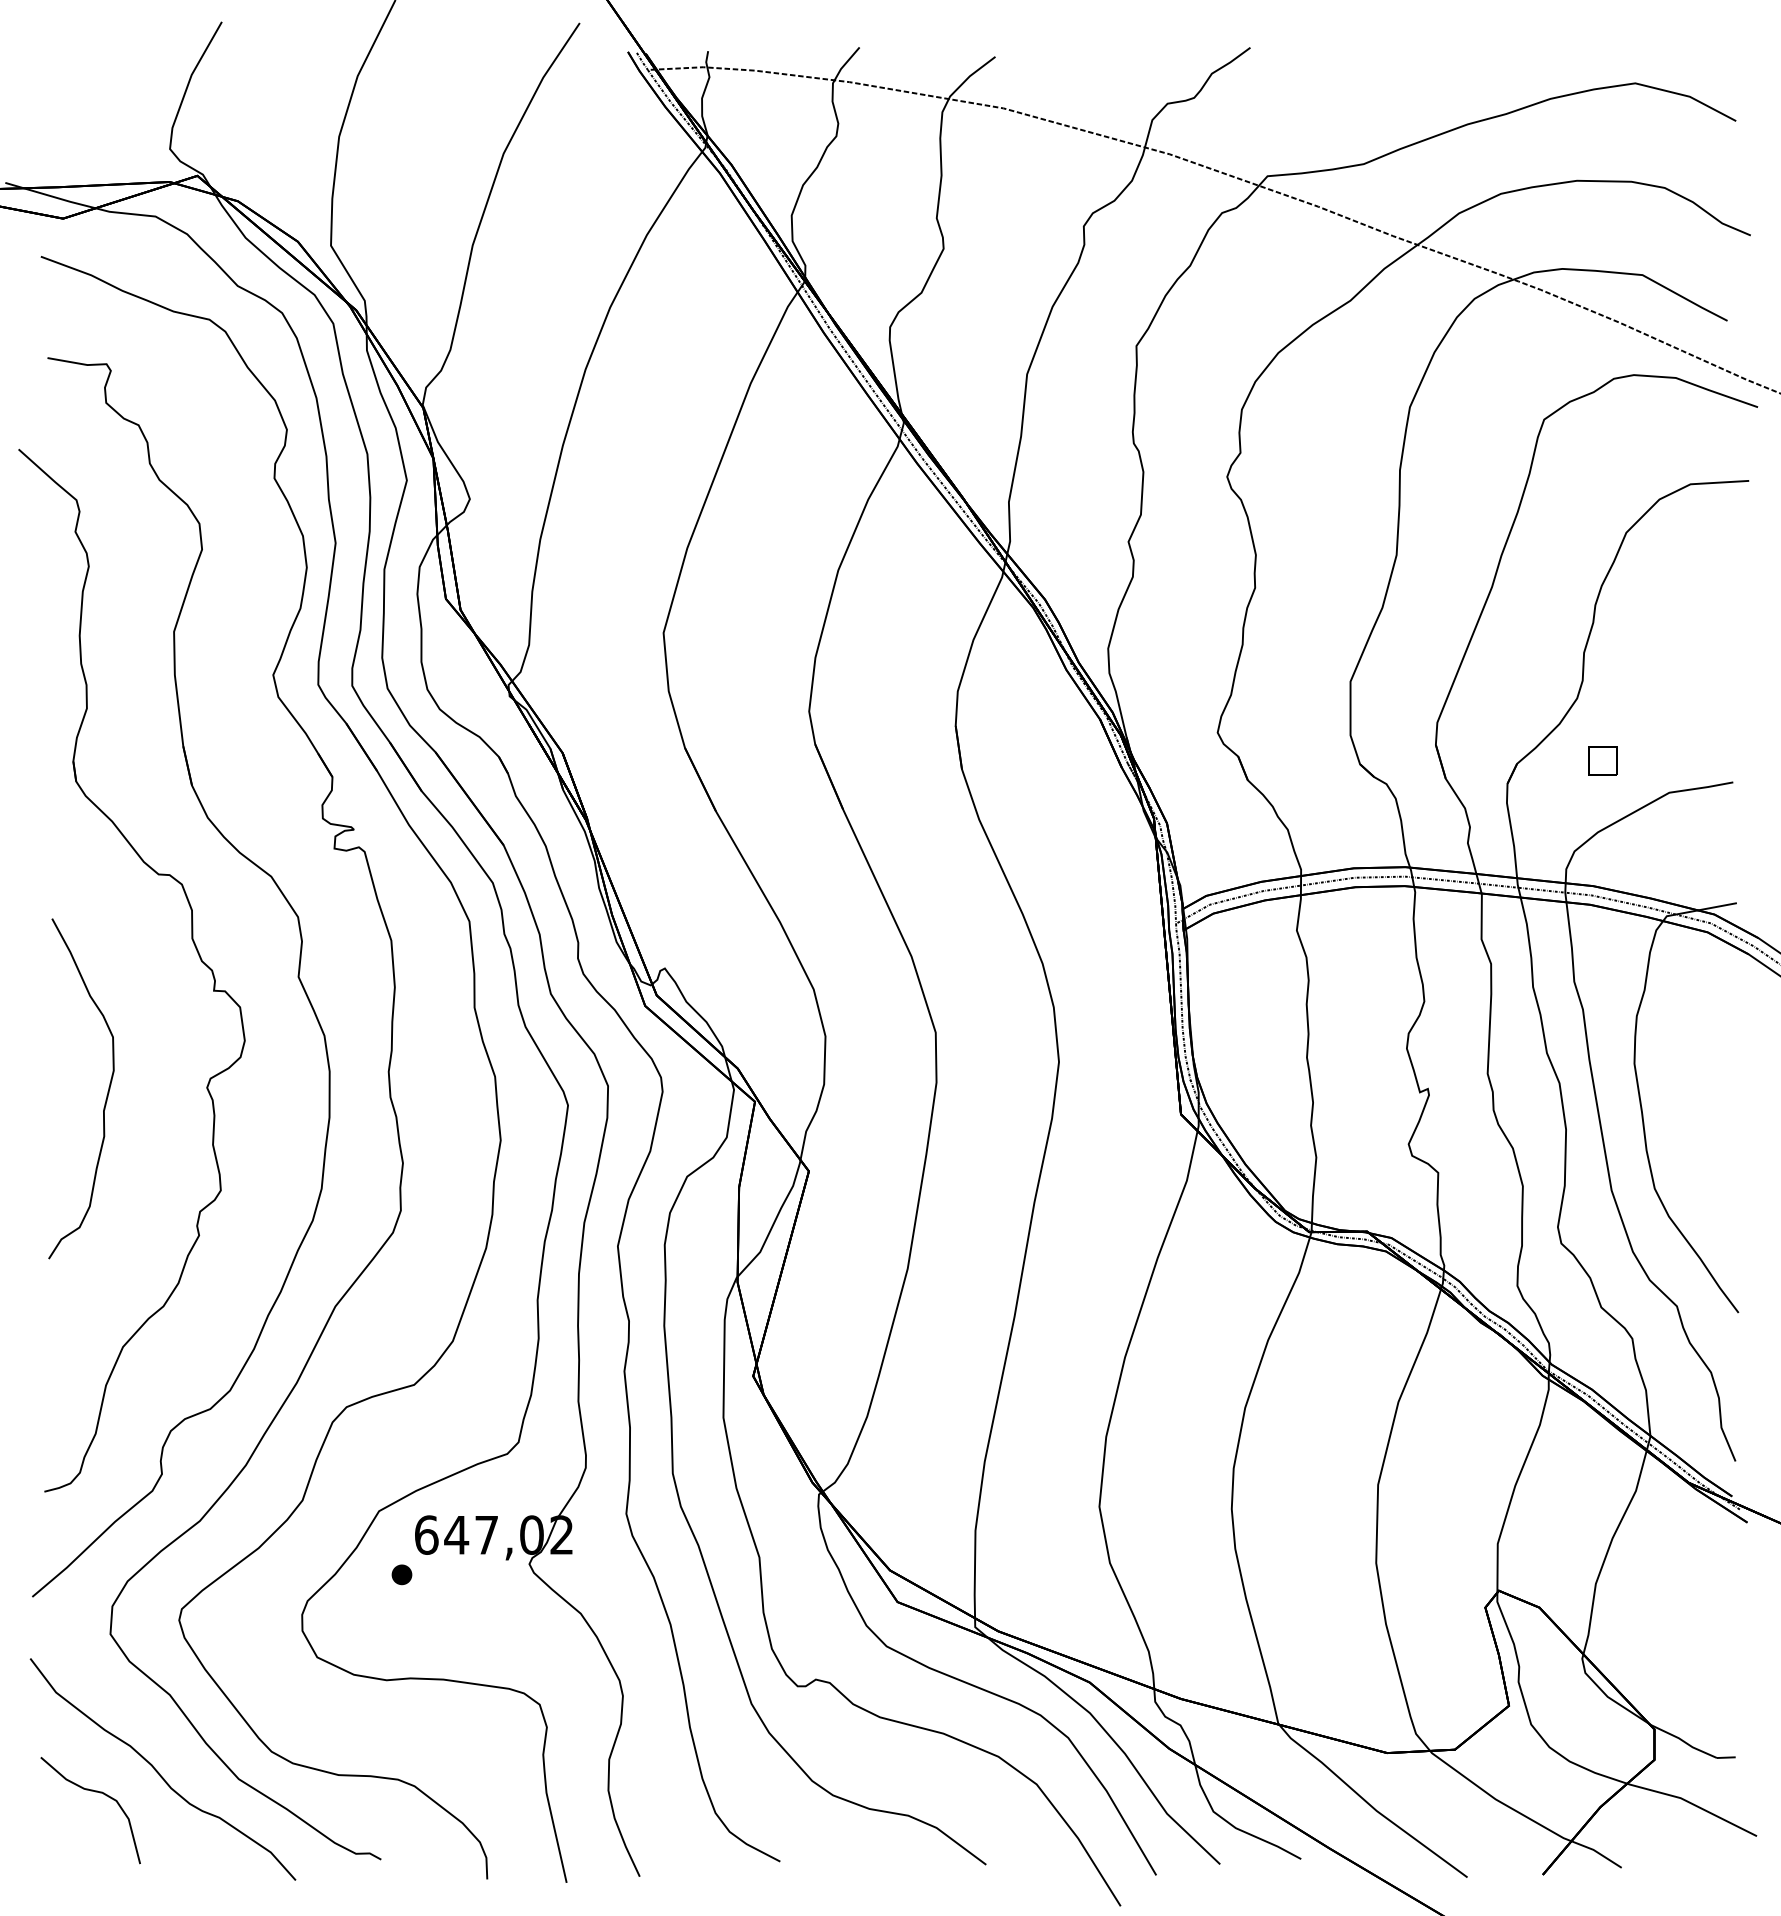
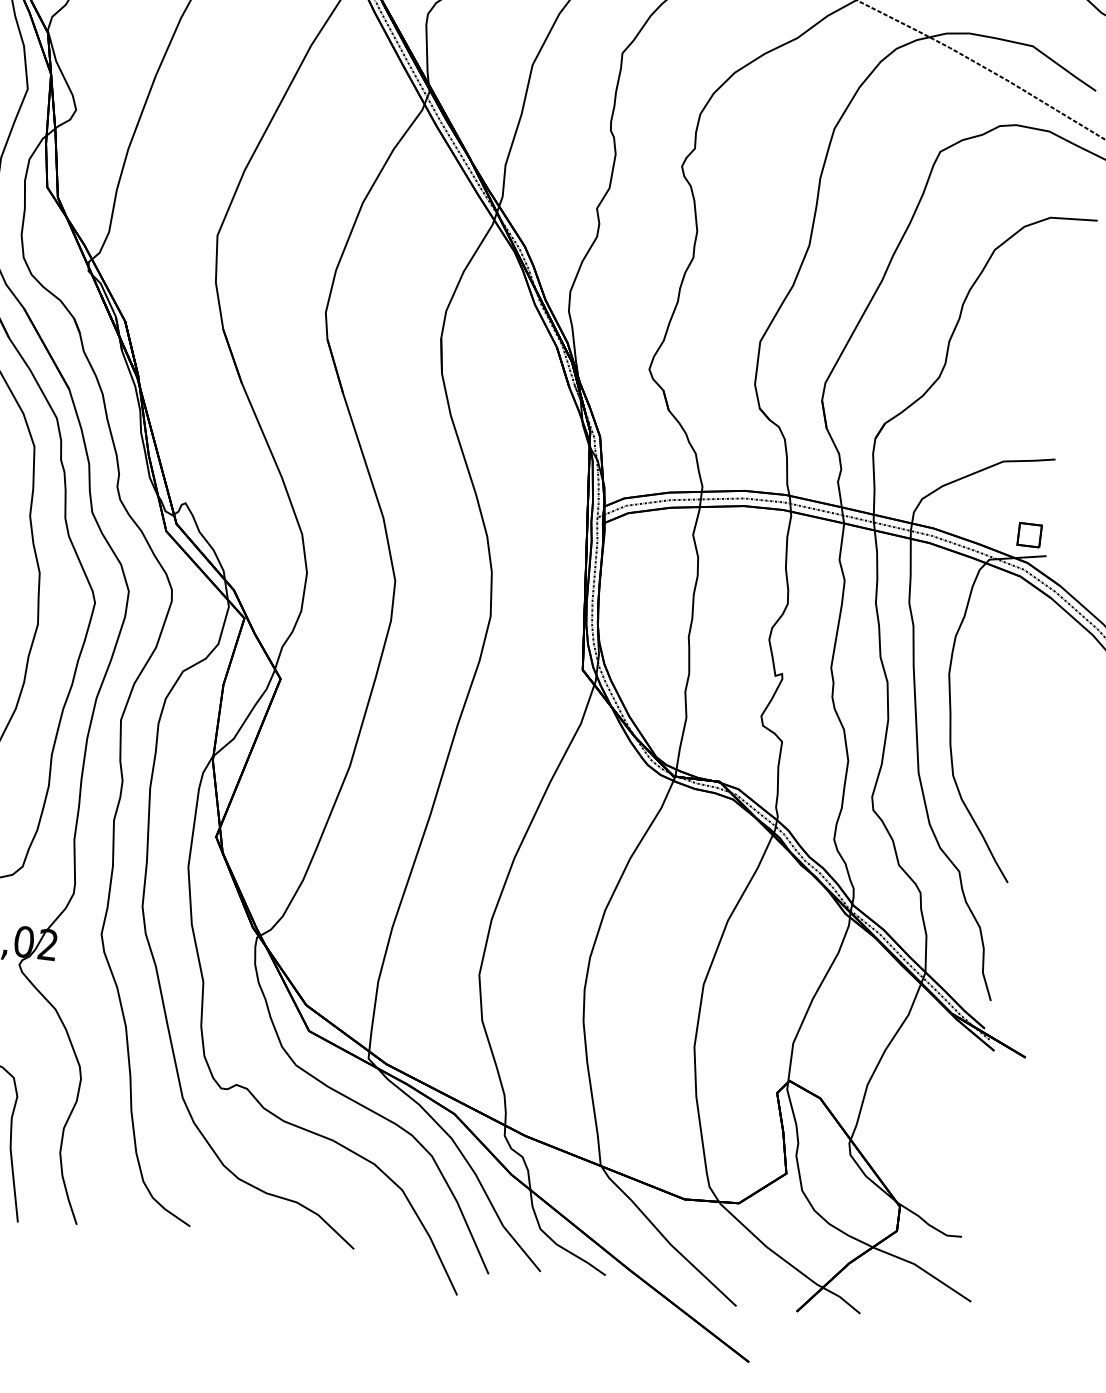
part: (1602, 760) -> (1029, 534), moved

